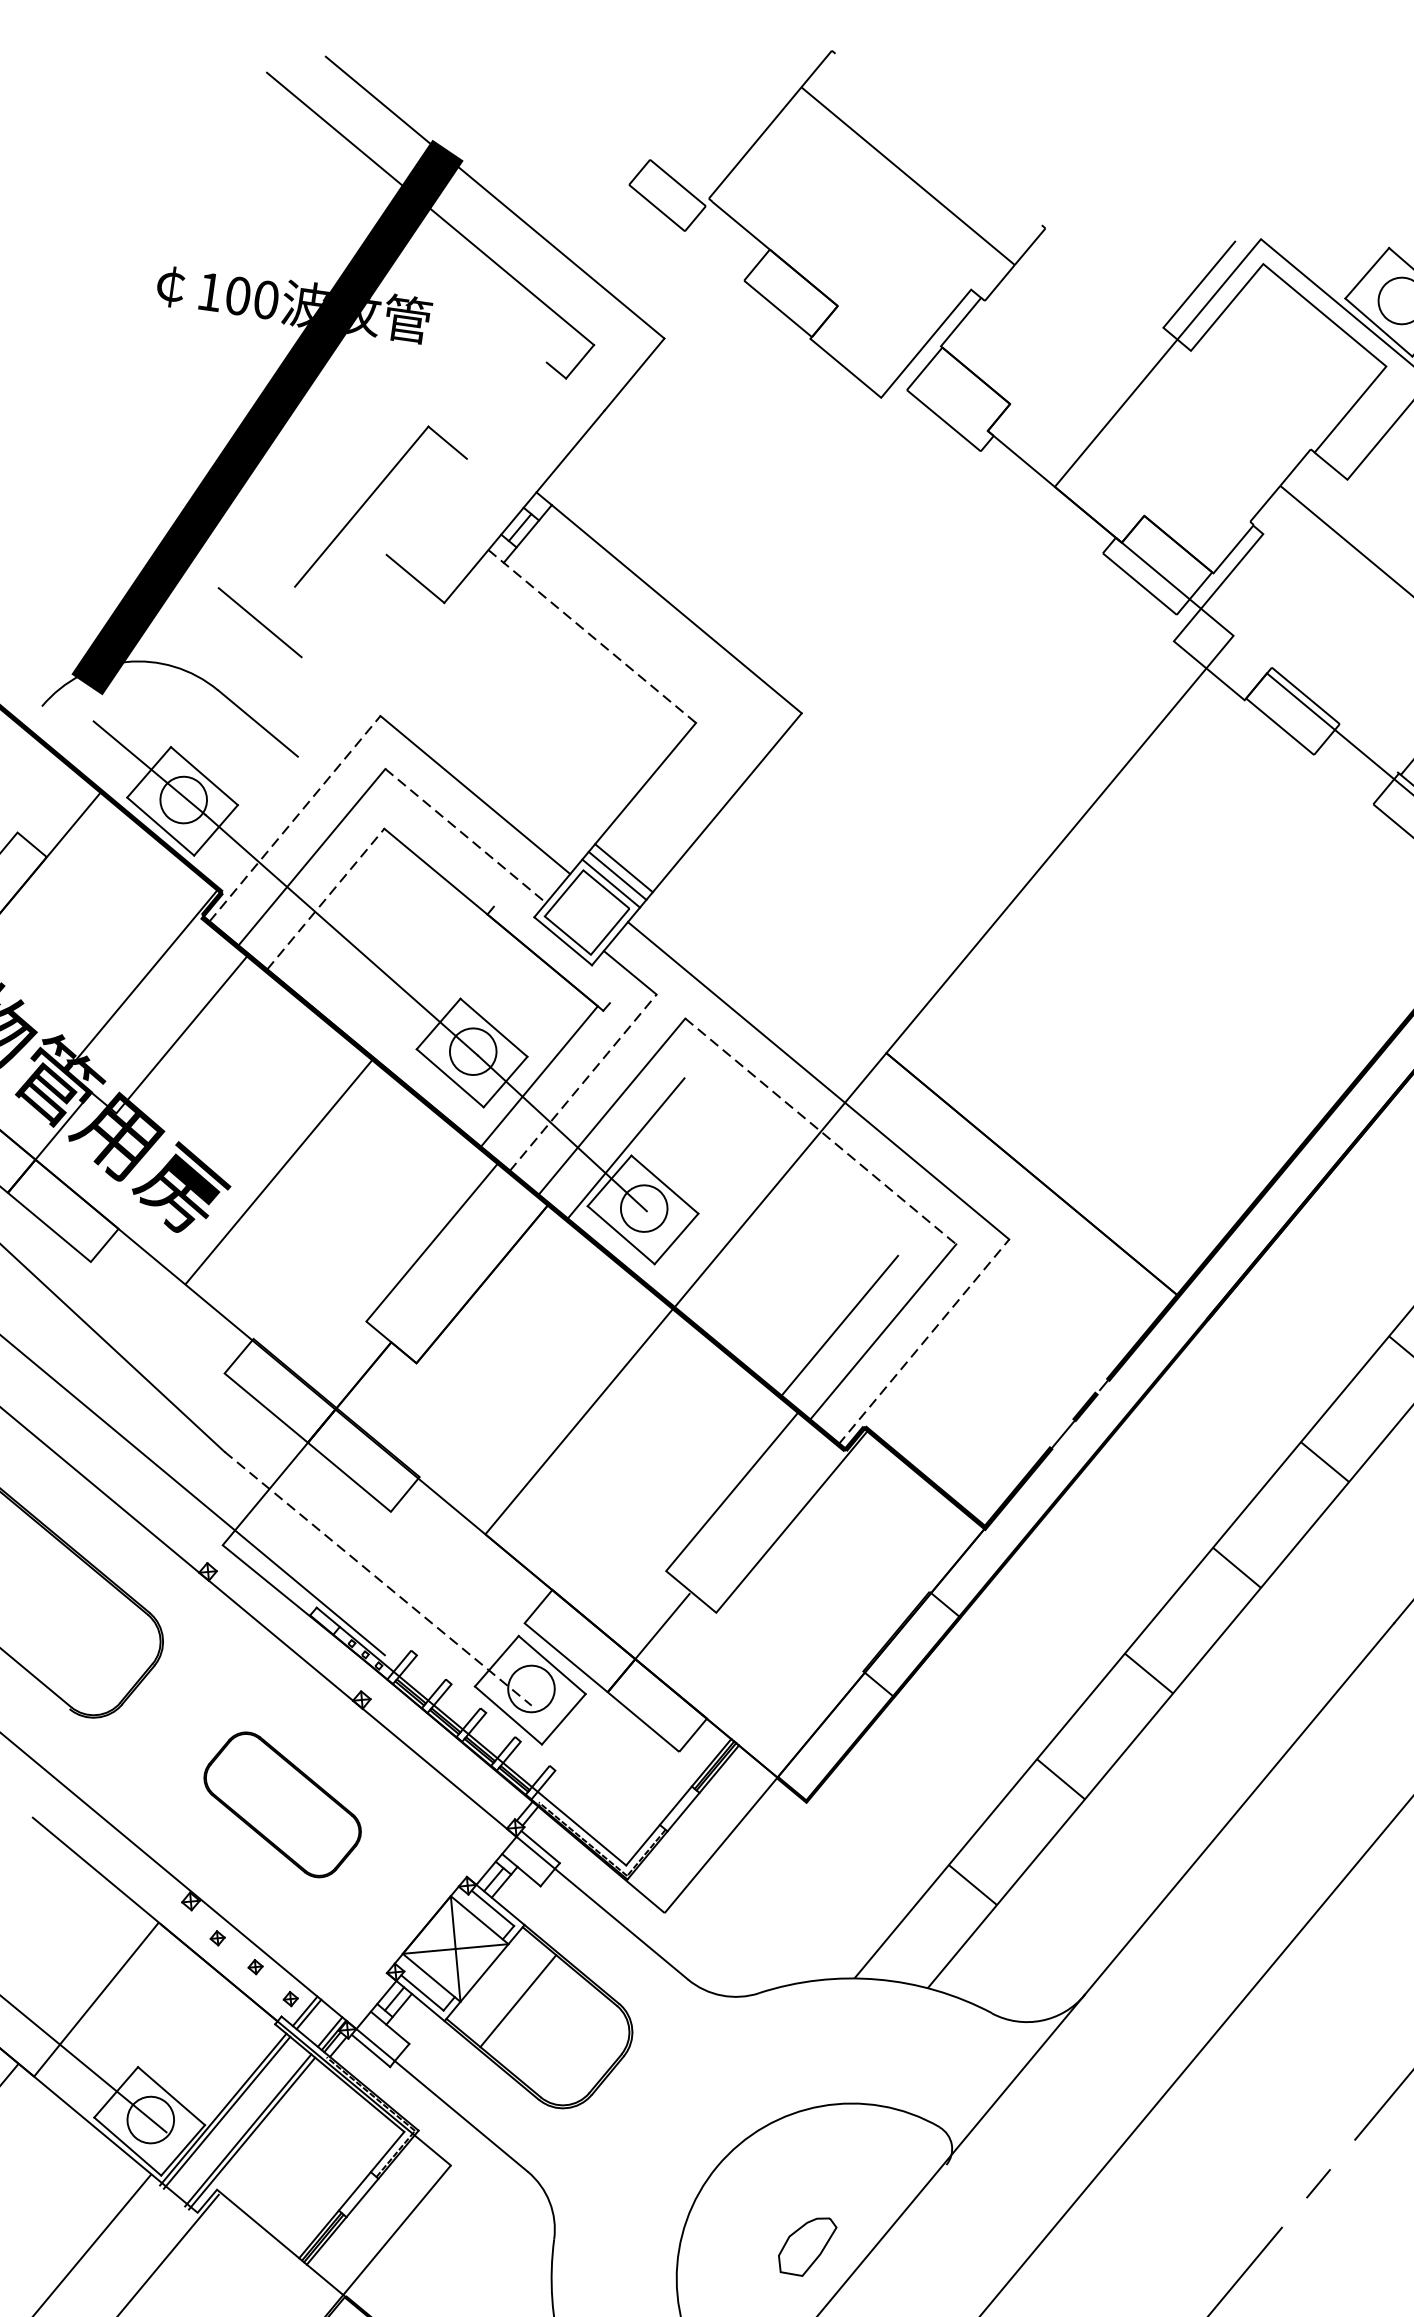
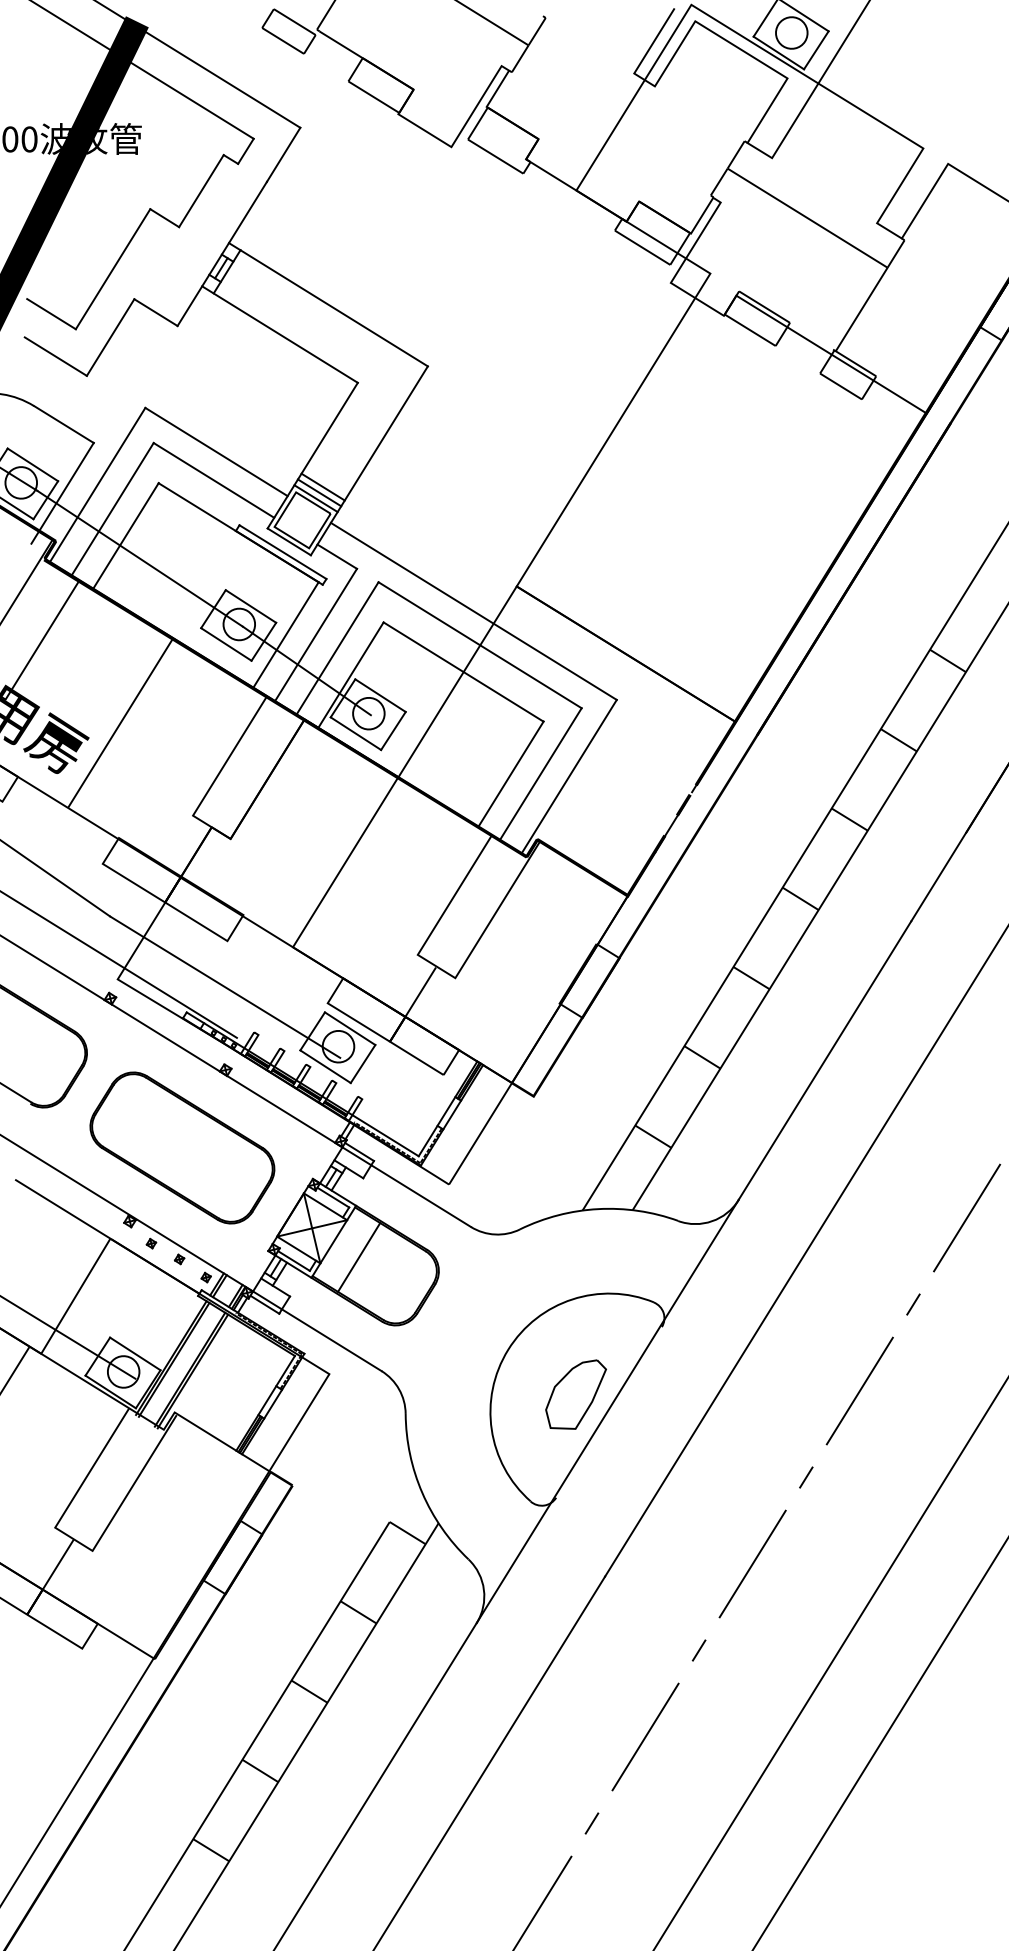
line: (506, 411) -> (201, 191), added
line: (262, 560) -> (51, 314), added
line: (343, 605) -> (110, 337), added
line: (592, 636) -> (280, 334), dashed -> solid
line: (294, 818) -> (97, 484), dashed -> solid
line: (242, 822) -> (62, 492), added
line: (465, 836) -> (213, 480), dashed -> solid
line: (326, 898) -> (126, 535), dashed -> solid
line: (551, 955) -> (282, 552), added
line: (583, 1082) -> (316, 634), dashed -> solid
line: (821, 1131) -> (480, 645), dashed -> solid
line: (791, 1166) -> (463, 671), added
line: (924, 1341) -> (569, 776), dashed -> solid
line: (378, 1579) -> (225, 987), dashed -> solid
part: (282, 1804) -> (182, 1147), size x1.67
part: (806, 2245) -> (575, 1394), size x1.67

